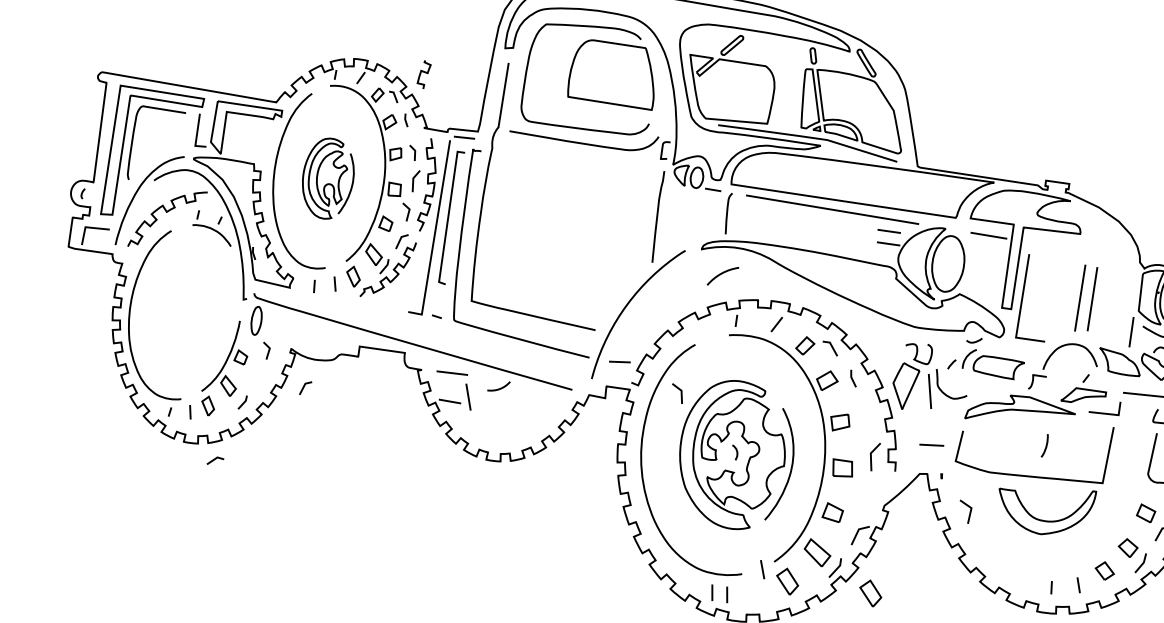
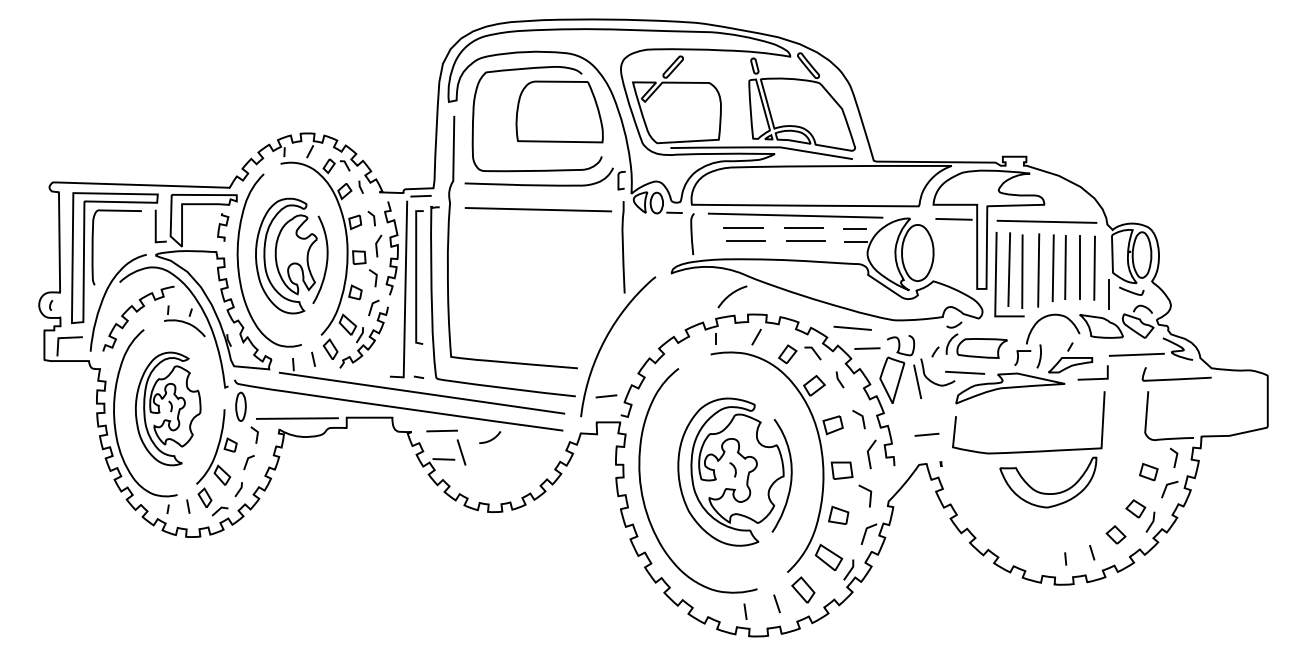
curve: (424, 72) -> (223, 225), moved
line: (578, 167) -> (538, 209), added
part: (327, 178) -> (291, 255), size x1.43
line: (779, 215) -> (743, 228), added
line: (838, 223) -> (803, 228), added
line: (779, 227) -> (745, 240), added
line: (838, 235) -> (805, 240), added
line: (1080, 250) -> (1046, 221), added
arc: (722, 274) -> (731, 295), moved
line: (1036, 293) -> (1009, 269), added
line: (1049, 297) -> (1022, 271), added
line: (1065, 298) -> (1038, 270), added
line: (1107, 301) -> (1080, 267), added
line: (1121, 303) -> (1094, 267), added
part: (183, 312) -> (167, 408), added
line: (873, 328) -> (852, 327), added
line: (437, 332) -> (421, 392), added
line: (309, 340) -> (296, 418), added
line: (885, 351) -> (867, 348), added
line: (304, 387) -> (247, 462), moved
line: (978, 388) -> (965, 372), added
line: (680, 391) -> (861, 417), moved
curve: (1045, 445) -> (1039, 356), moved
line: (215, 460) -> (219, 510), moved
line: (969, 512) -> (869, 496), moved
line: (762, 569) -> (776, 603), moved
line: (712, 592) -> (730, 611), removed
part: (870, 592) -> (887, 589), removed

